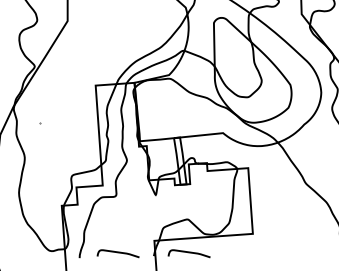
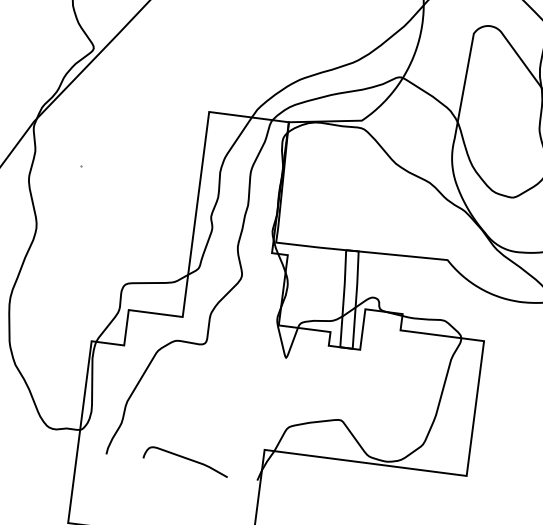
curve: (188, 253) -> (328, 489), removed

